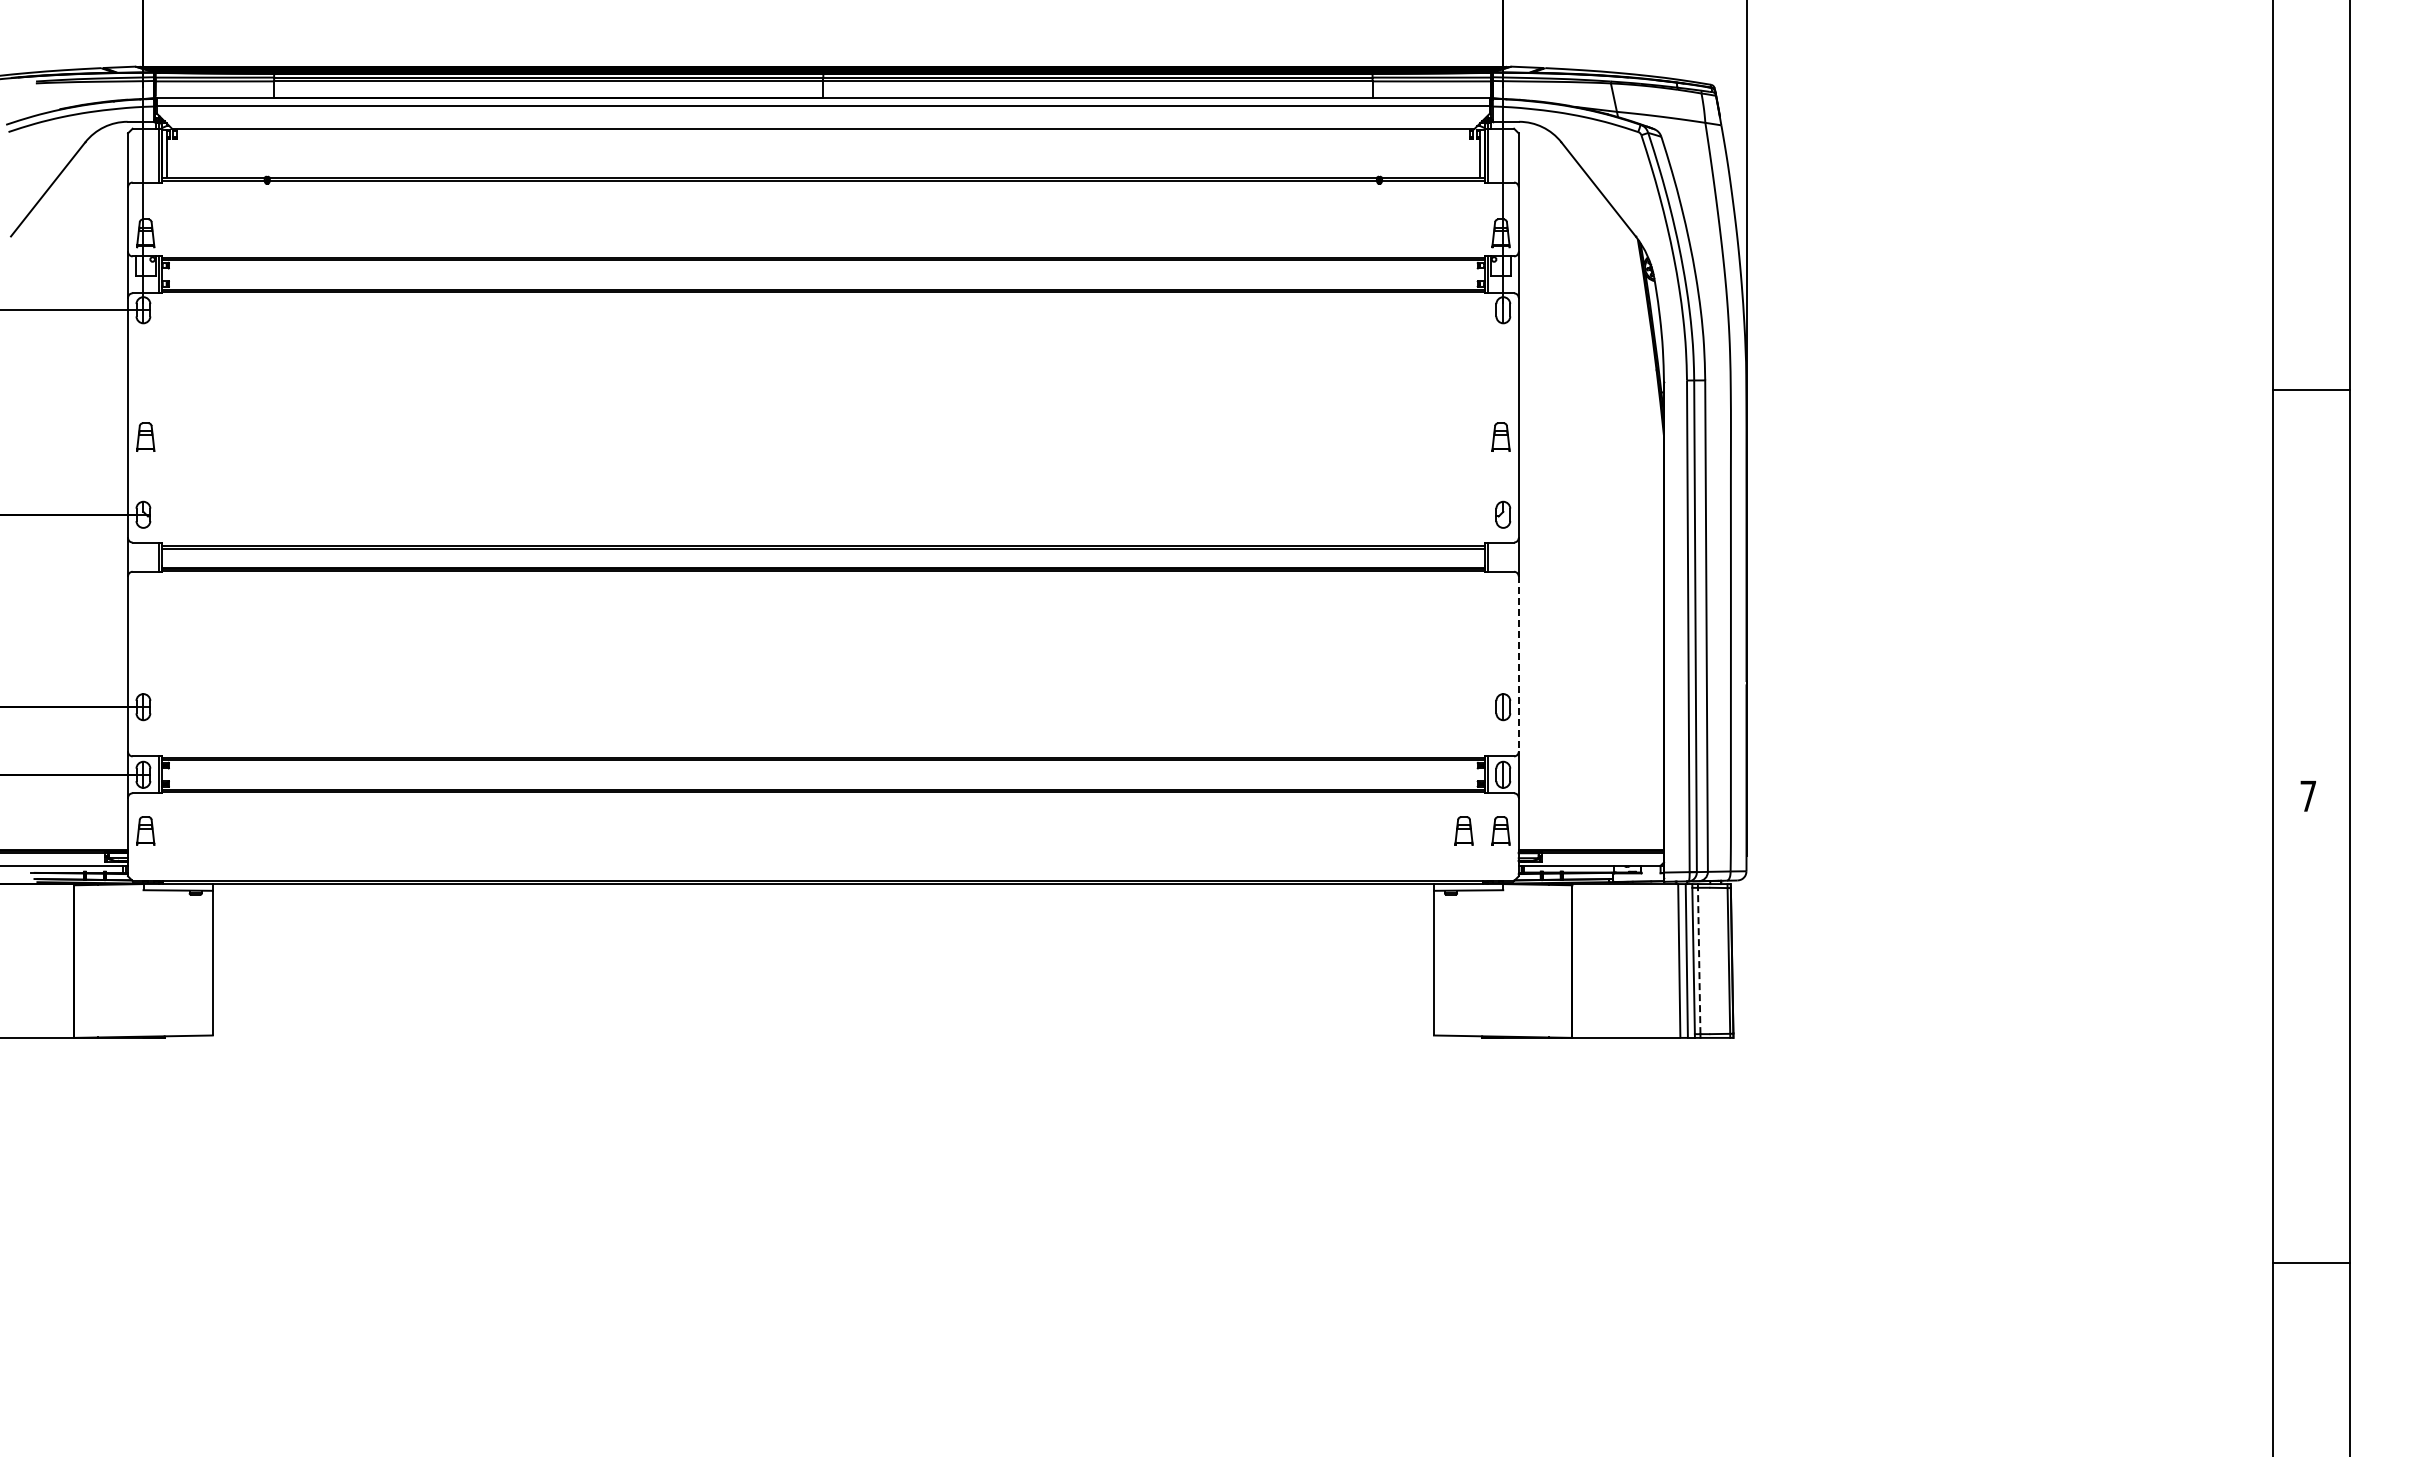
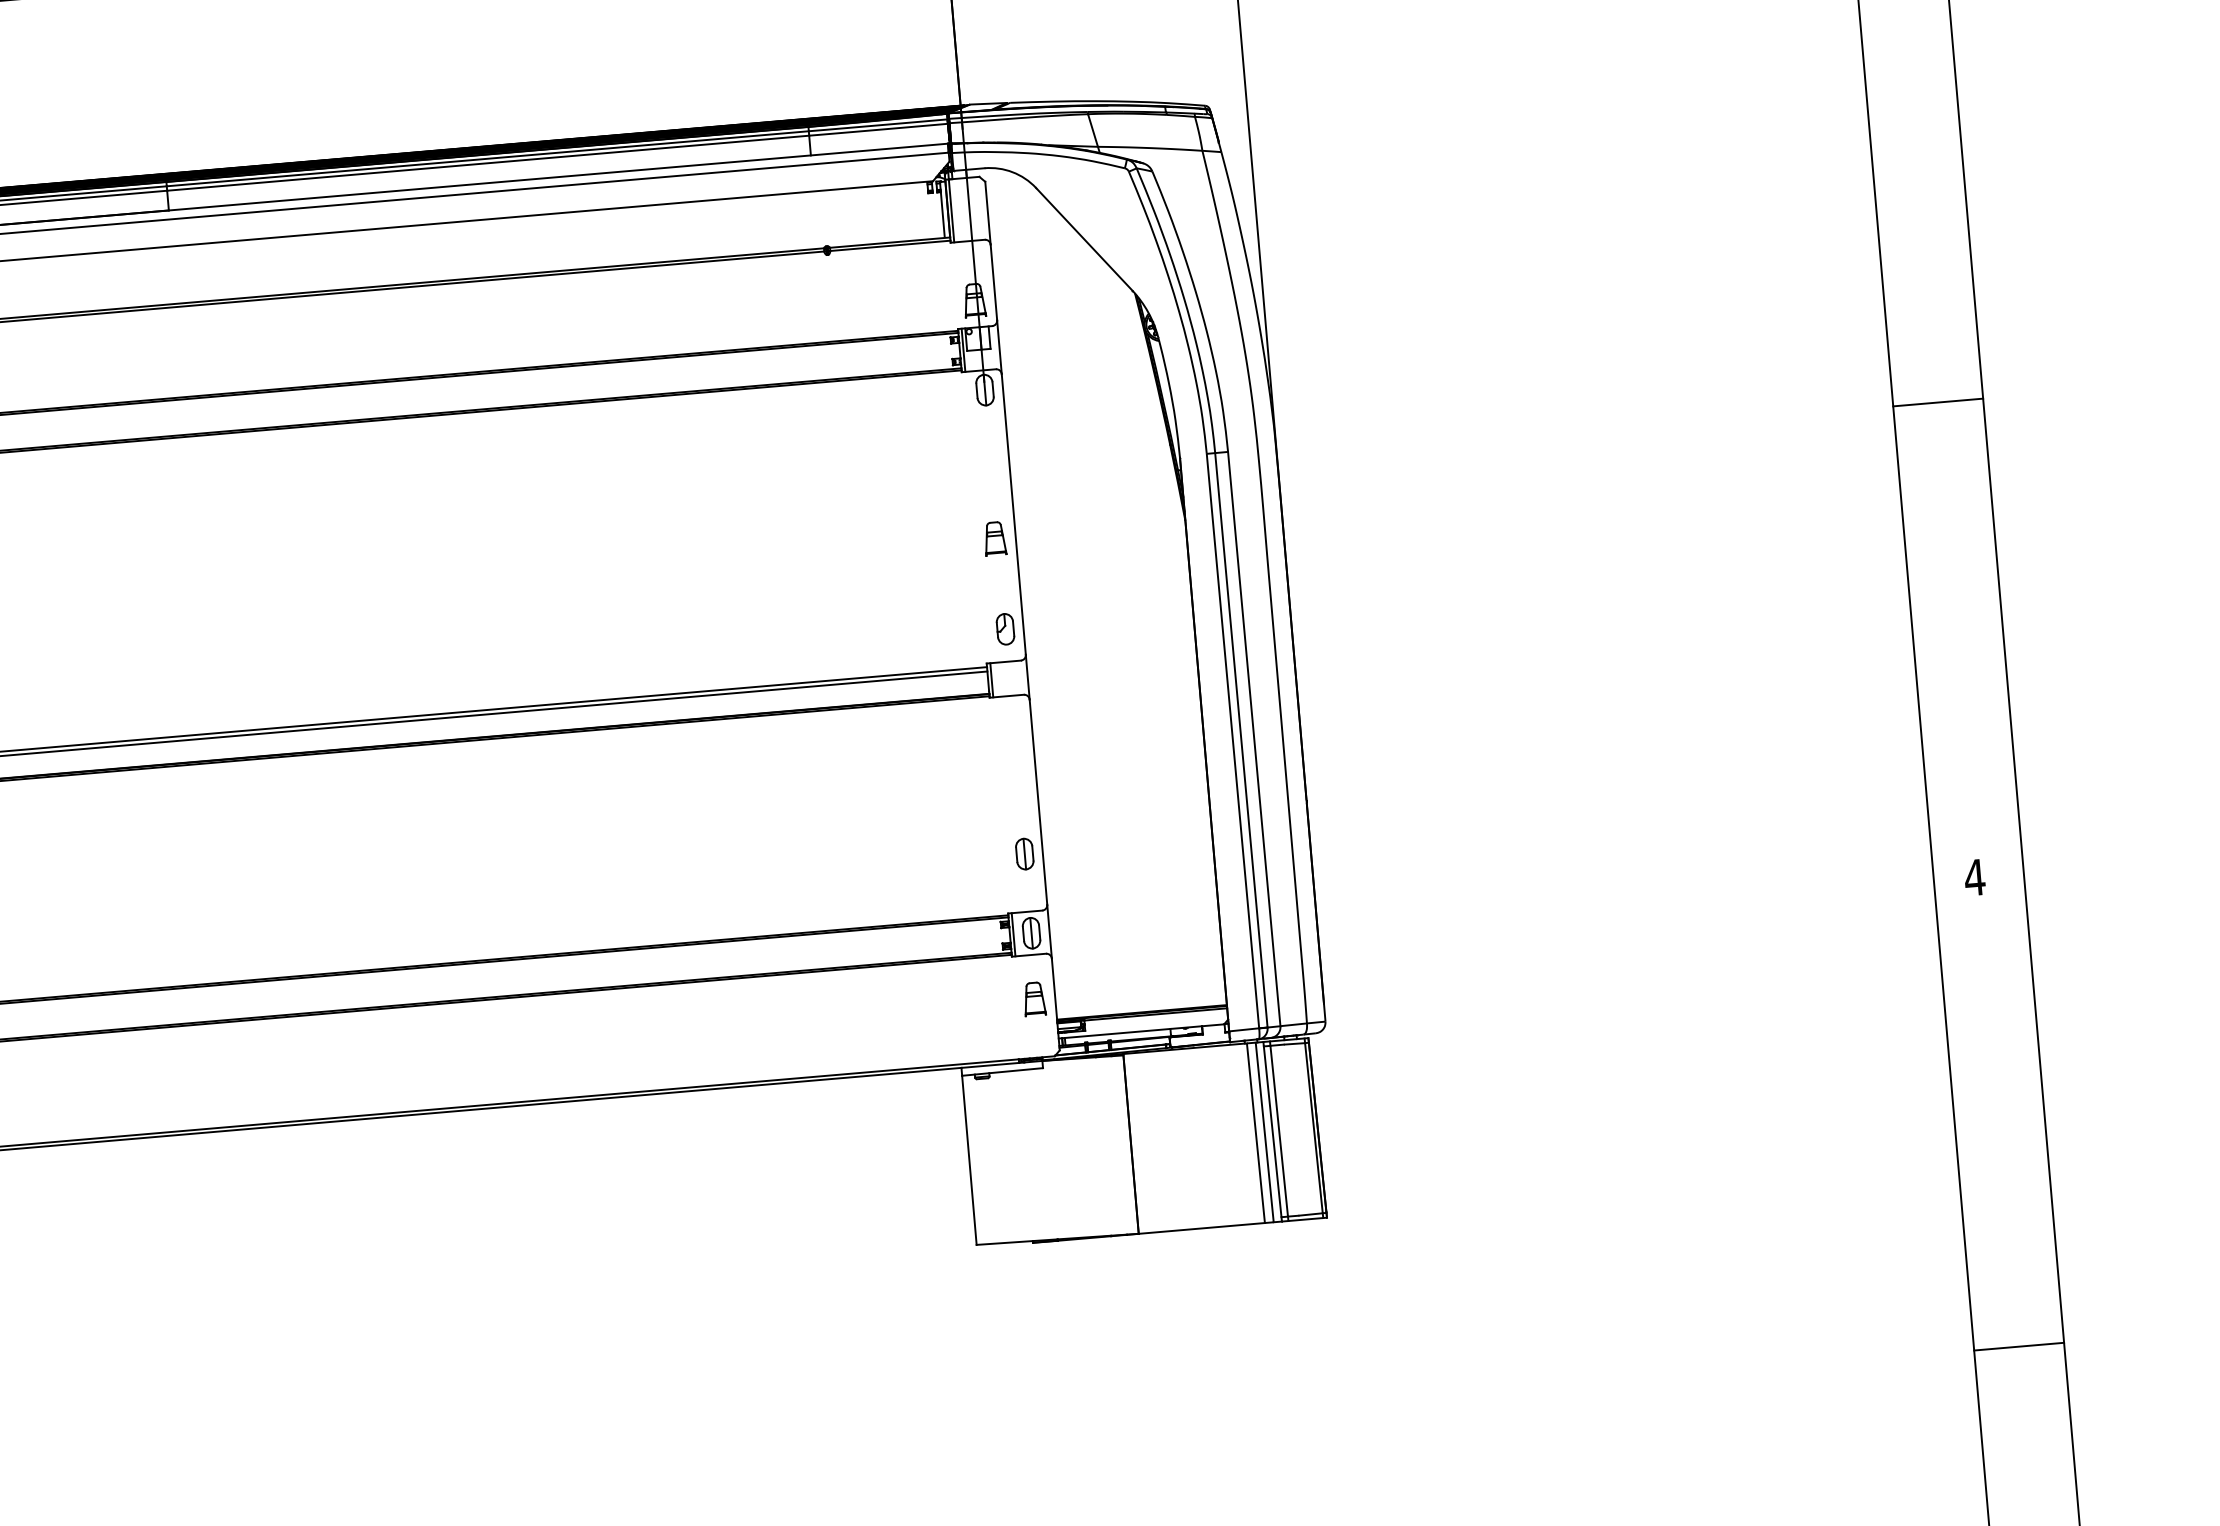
line: (1518, 664) -> (1038, 802), dashed -> solid
text: (2307, 795) -> (1973, 876), 7 -> 4
part: (1463, 830) -> (990, 1002), removed
line: (1699, 960) -> (1279, 1130), dashed -> solid
line: (2311, 1262) -> (2018, 1346), moved

